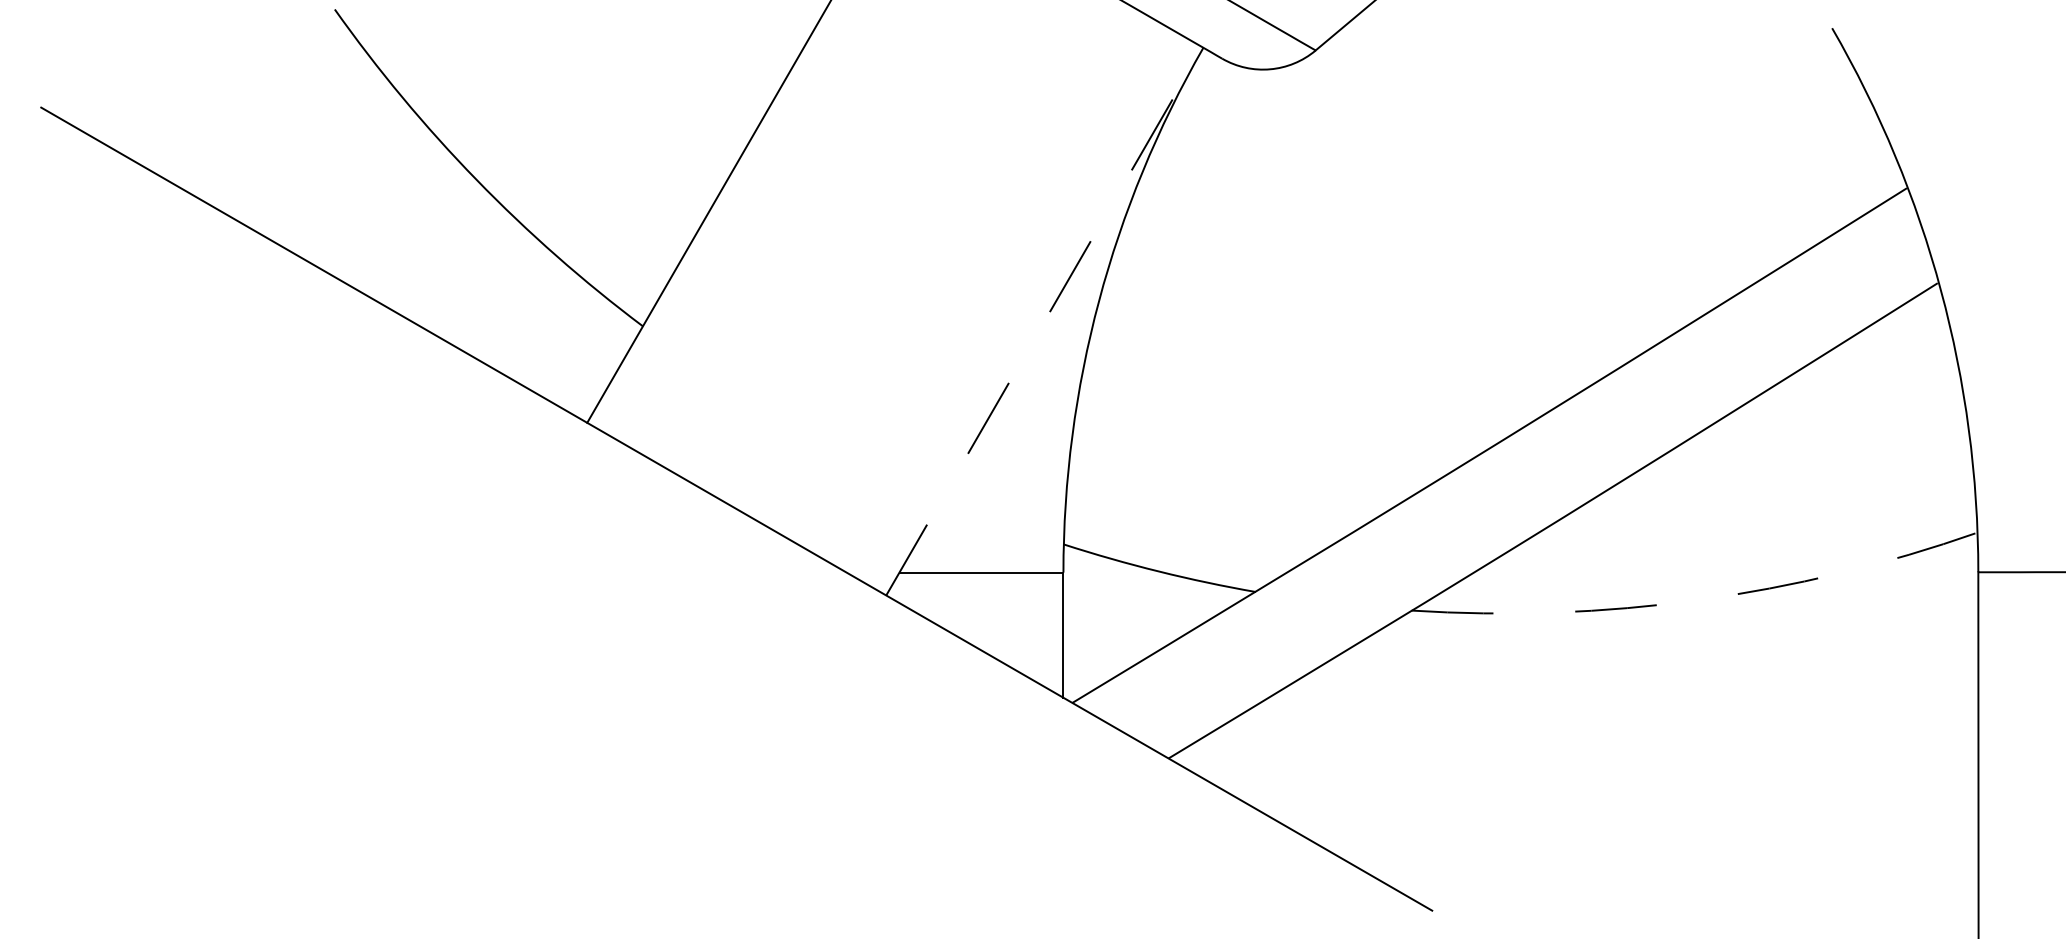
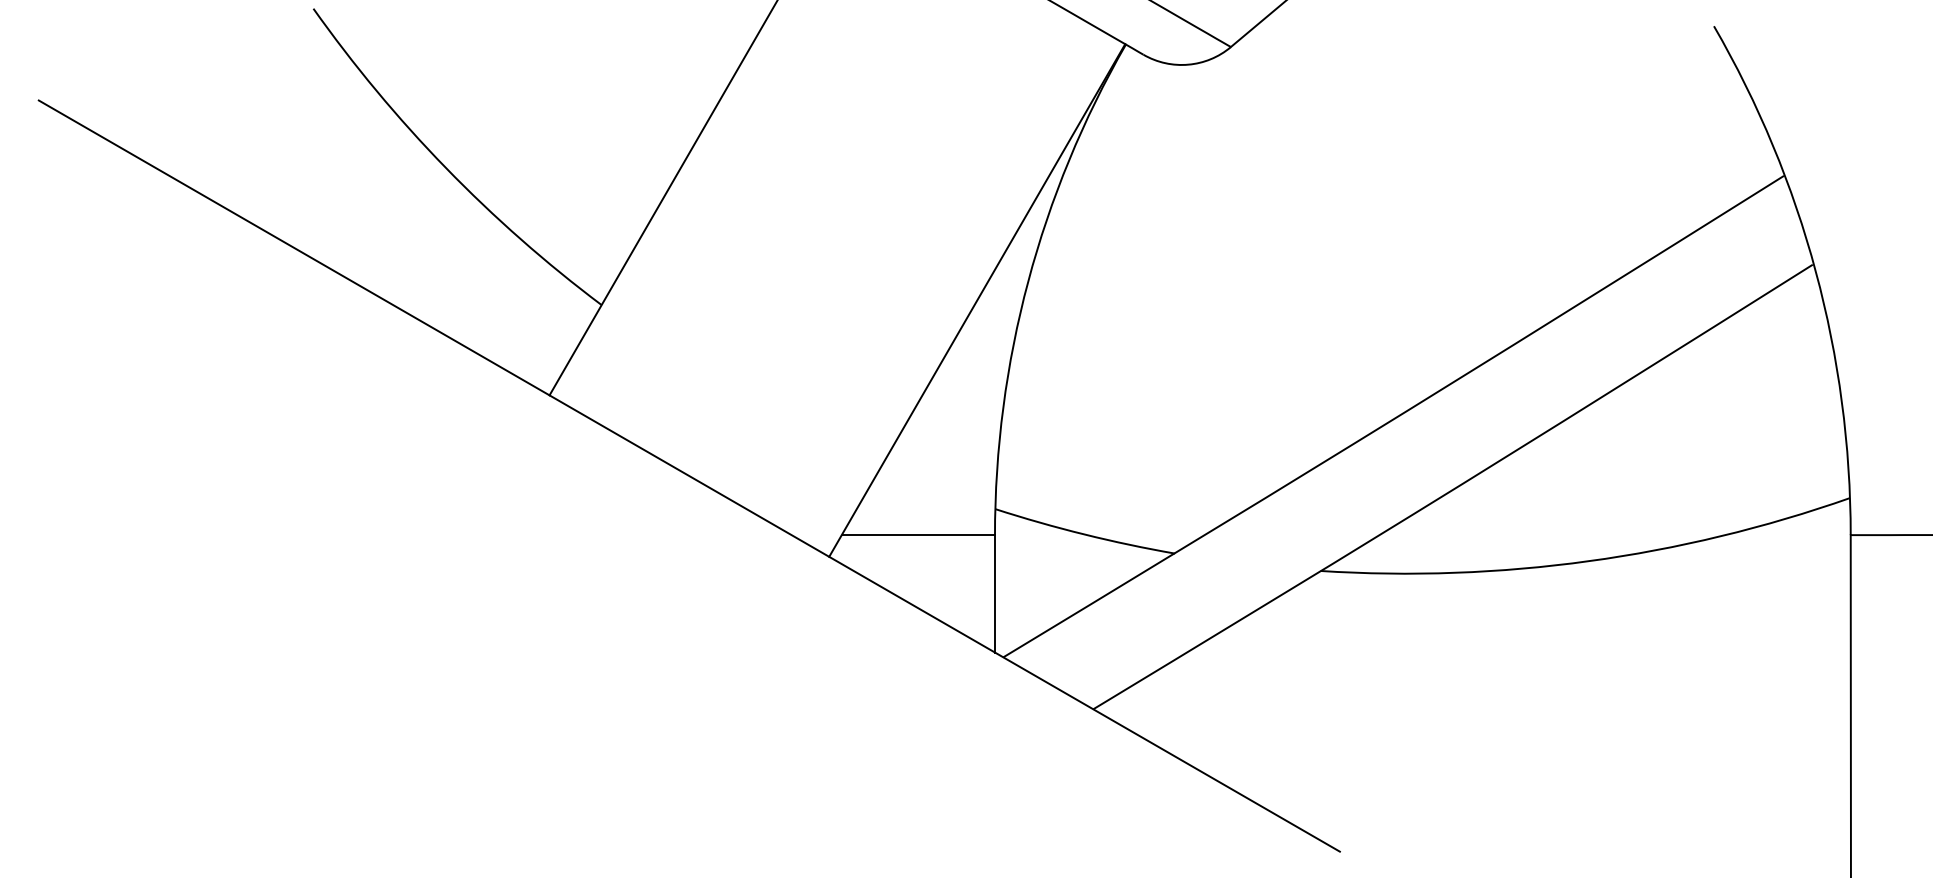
line: (1044, 321) -> (977, 300), dashed -> solid
arc: (1699, 600) -> (1589, 561), dashed -> solid

